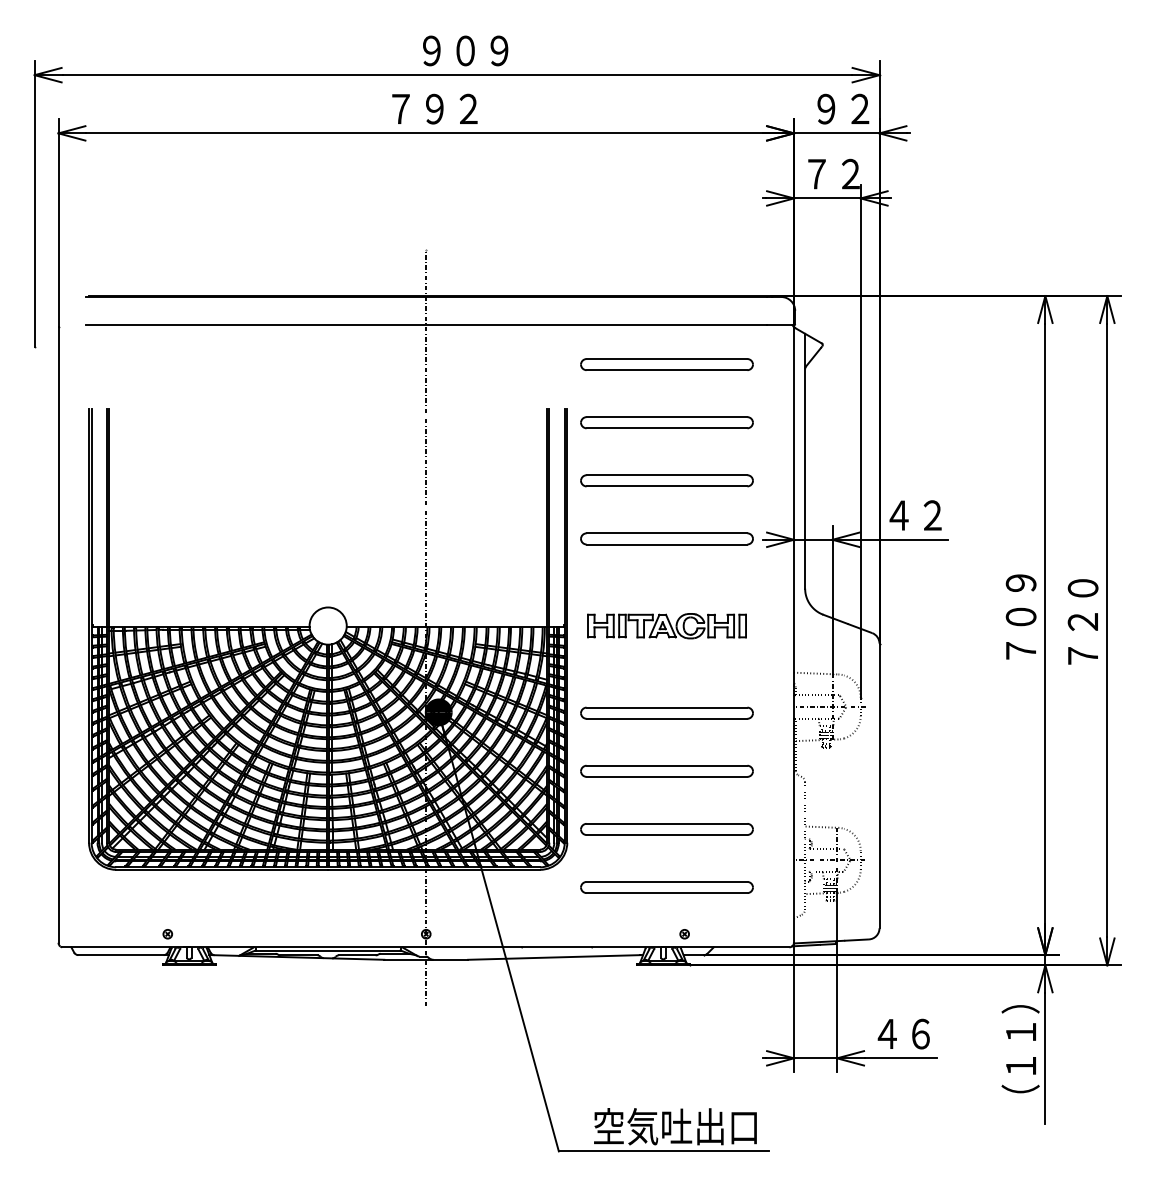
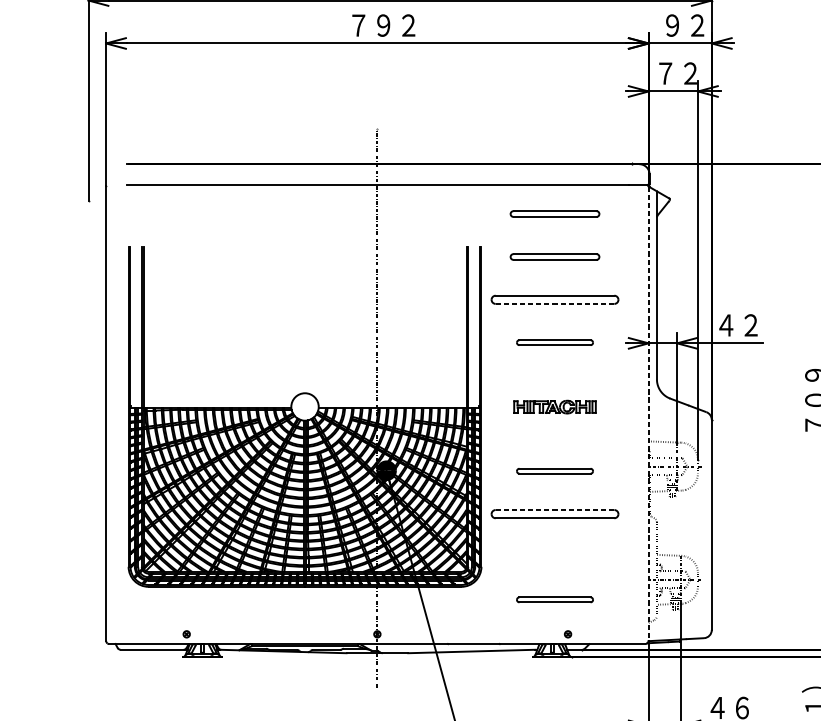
part: (666, 364) -> (554, 214), size x0.7
part: (666, 422) -> (554, 256), size x0.7
line: (666, 486) -> (554, 304), solid -> dashed
part: (666, 538) -> (554, 342), size x0.6
part: (666, 626) -> (554, 407), size x0.7
line: (793, 634) -> (648, 413), solid -> dashed
part: (666, 712) -> (554, 470), size x0.6
line: (666, 765) -> (554, 509), solid -> dashed
part: (666, 829) -> (554, 557), removed
part: (666, 887) -> (554, 599), size x0.6

